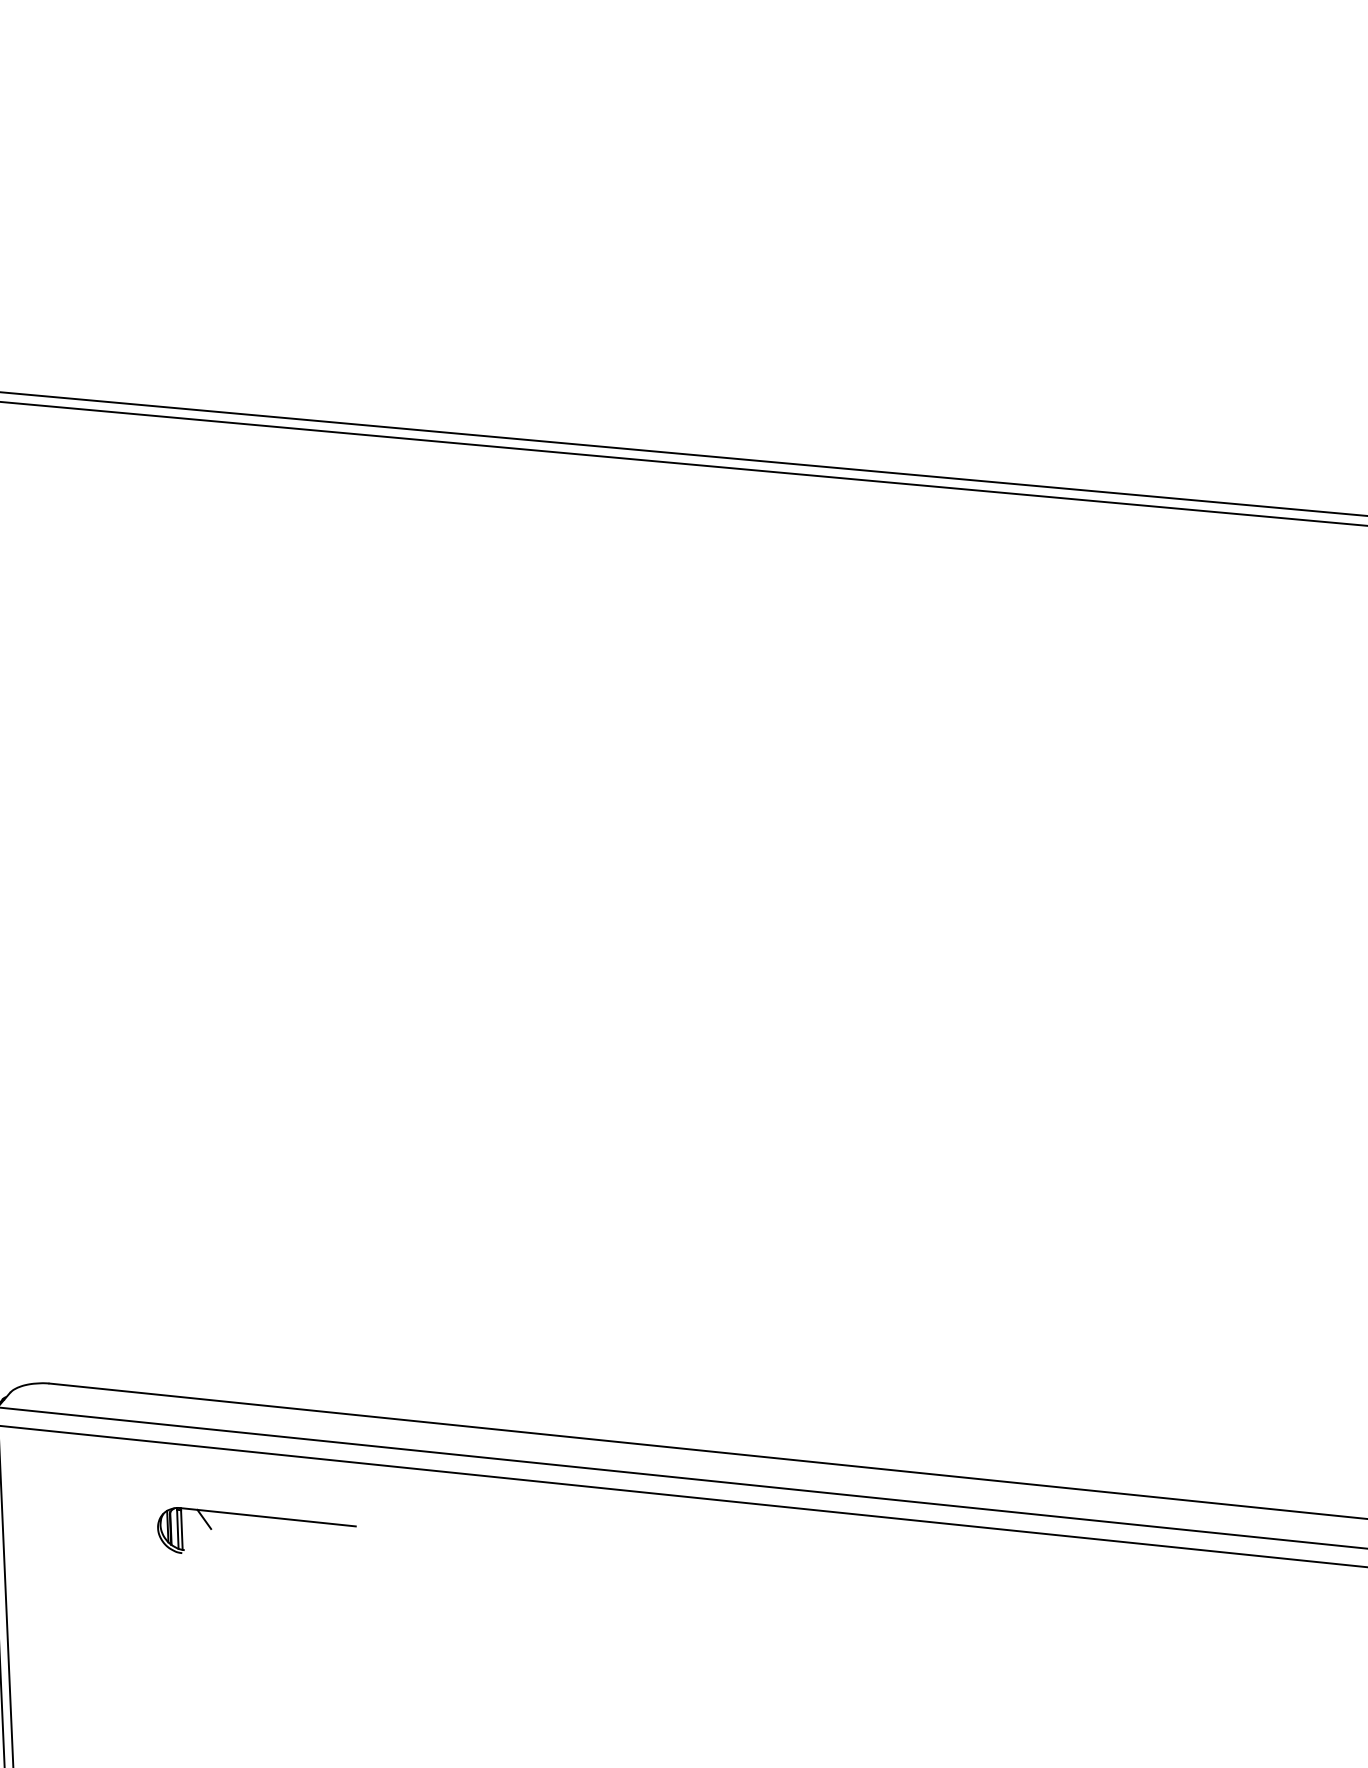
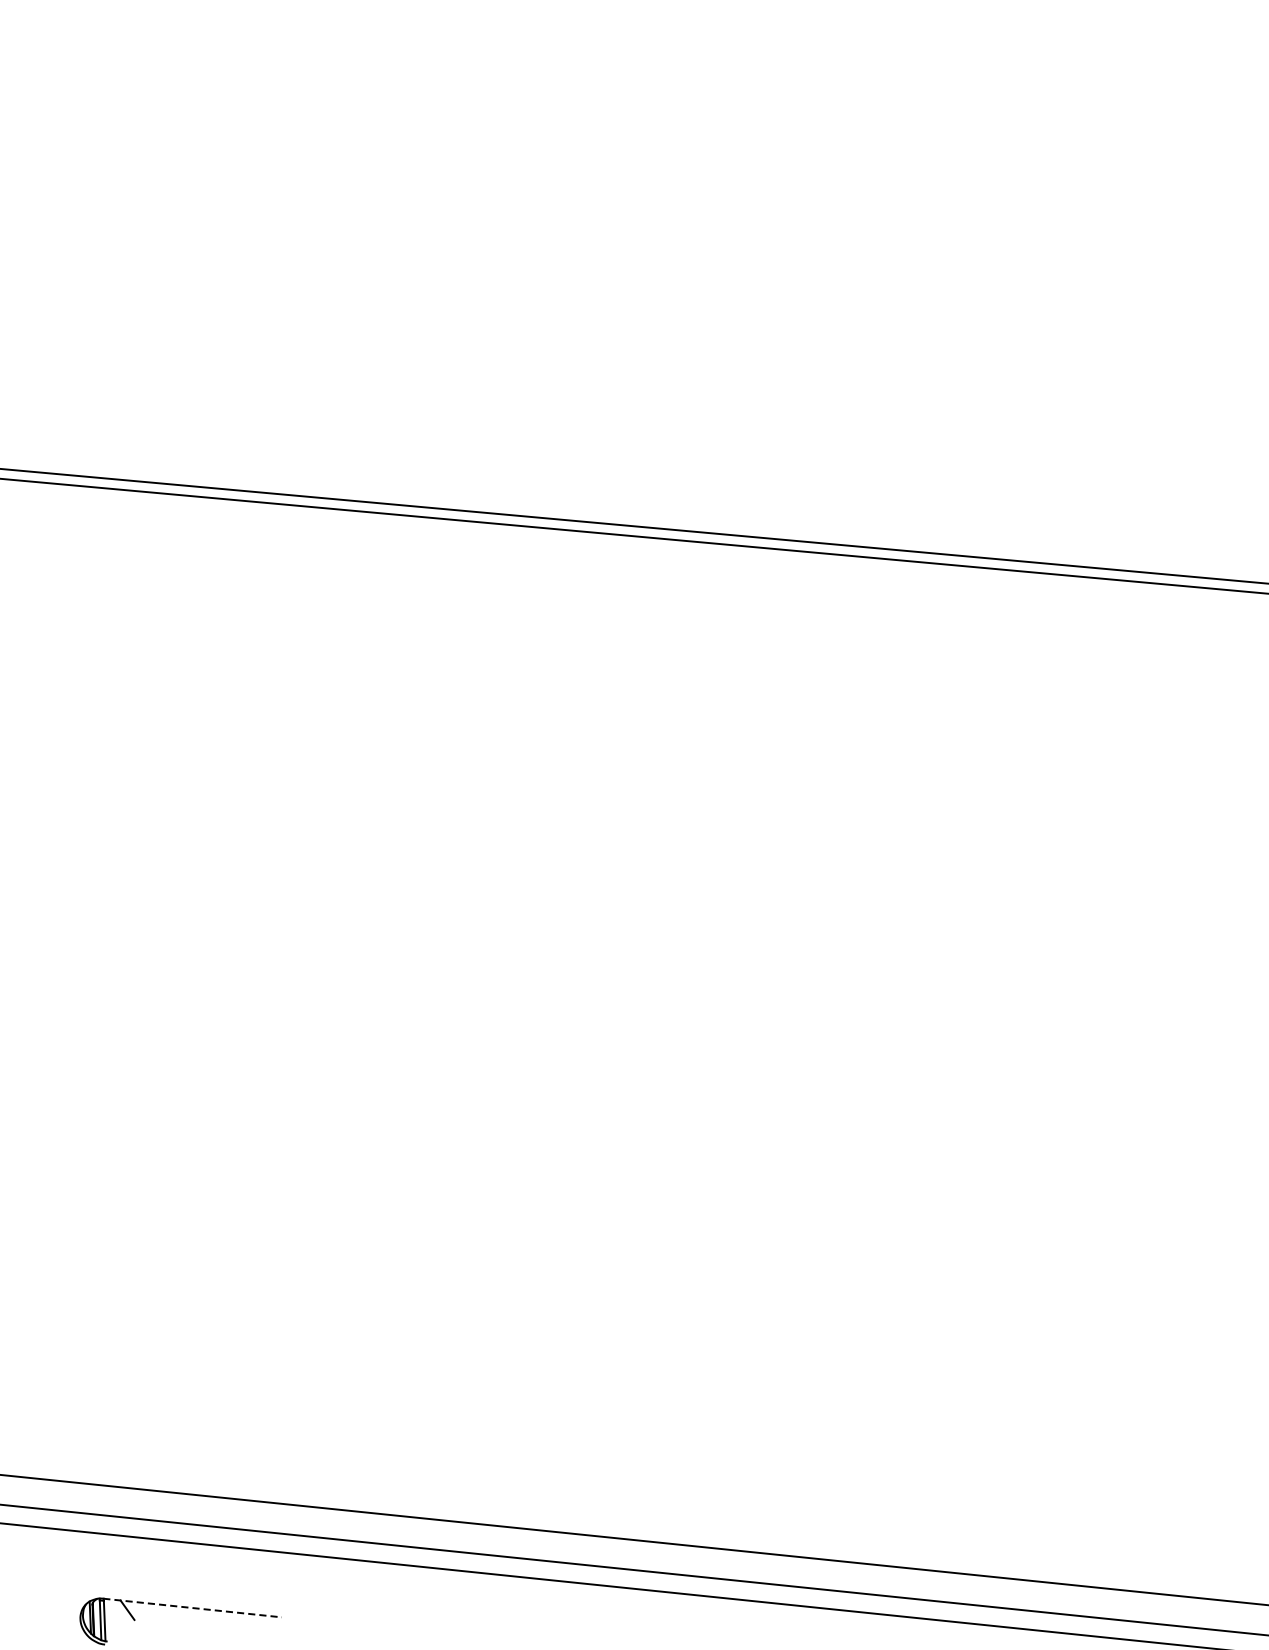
line: (268, 1517) -> (192, 1608), solid -> dashed

